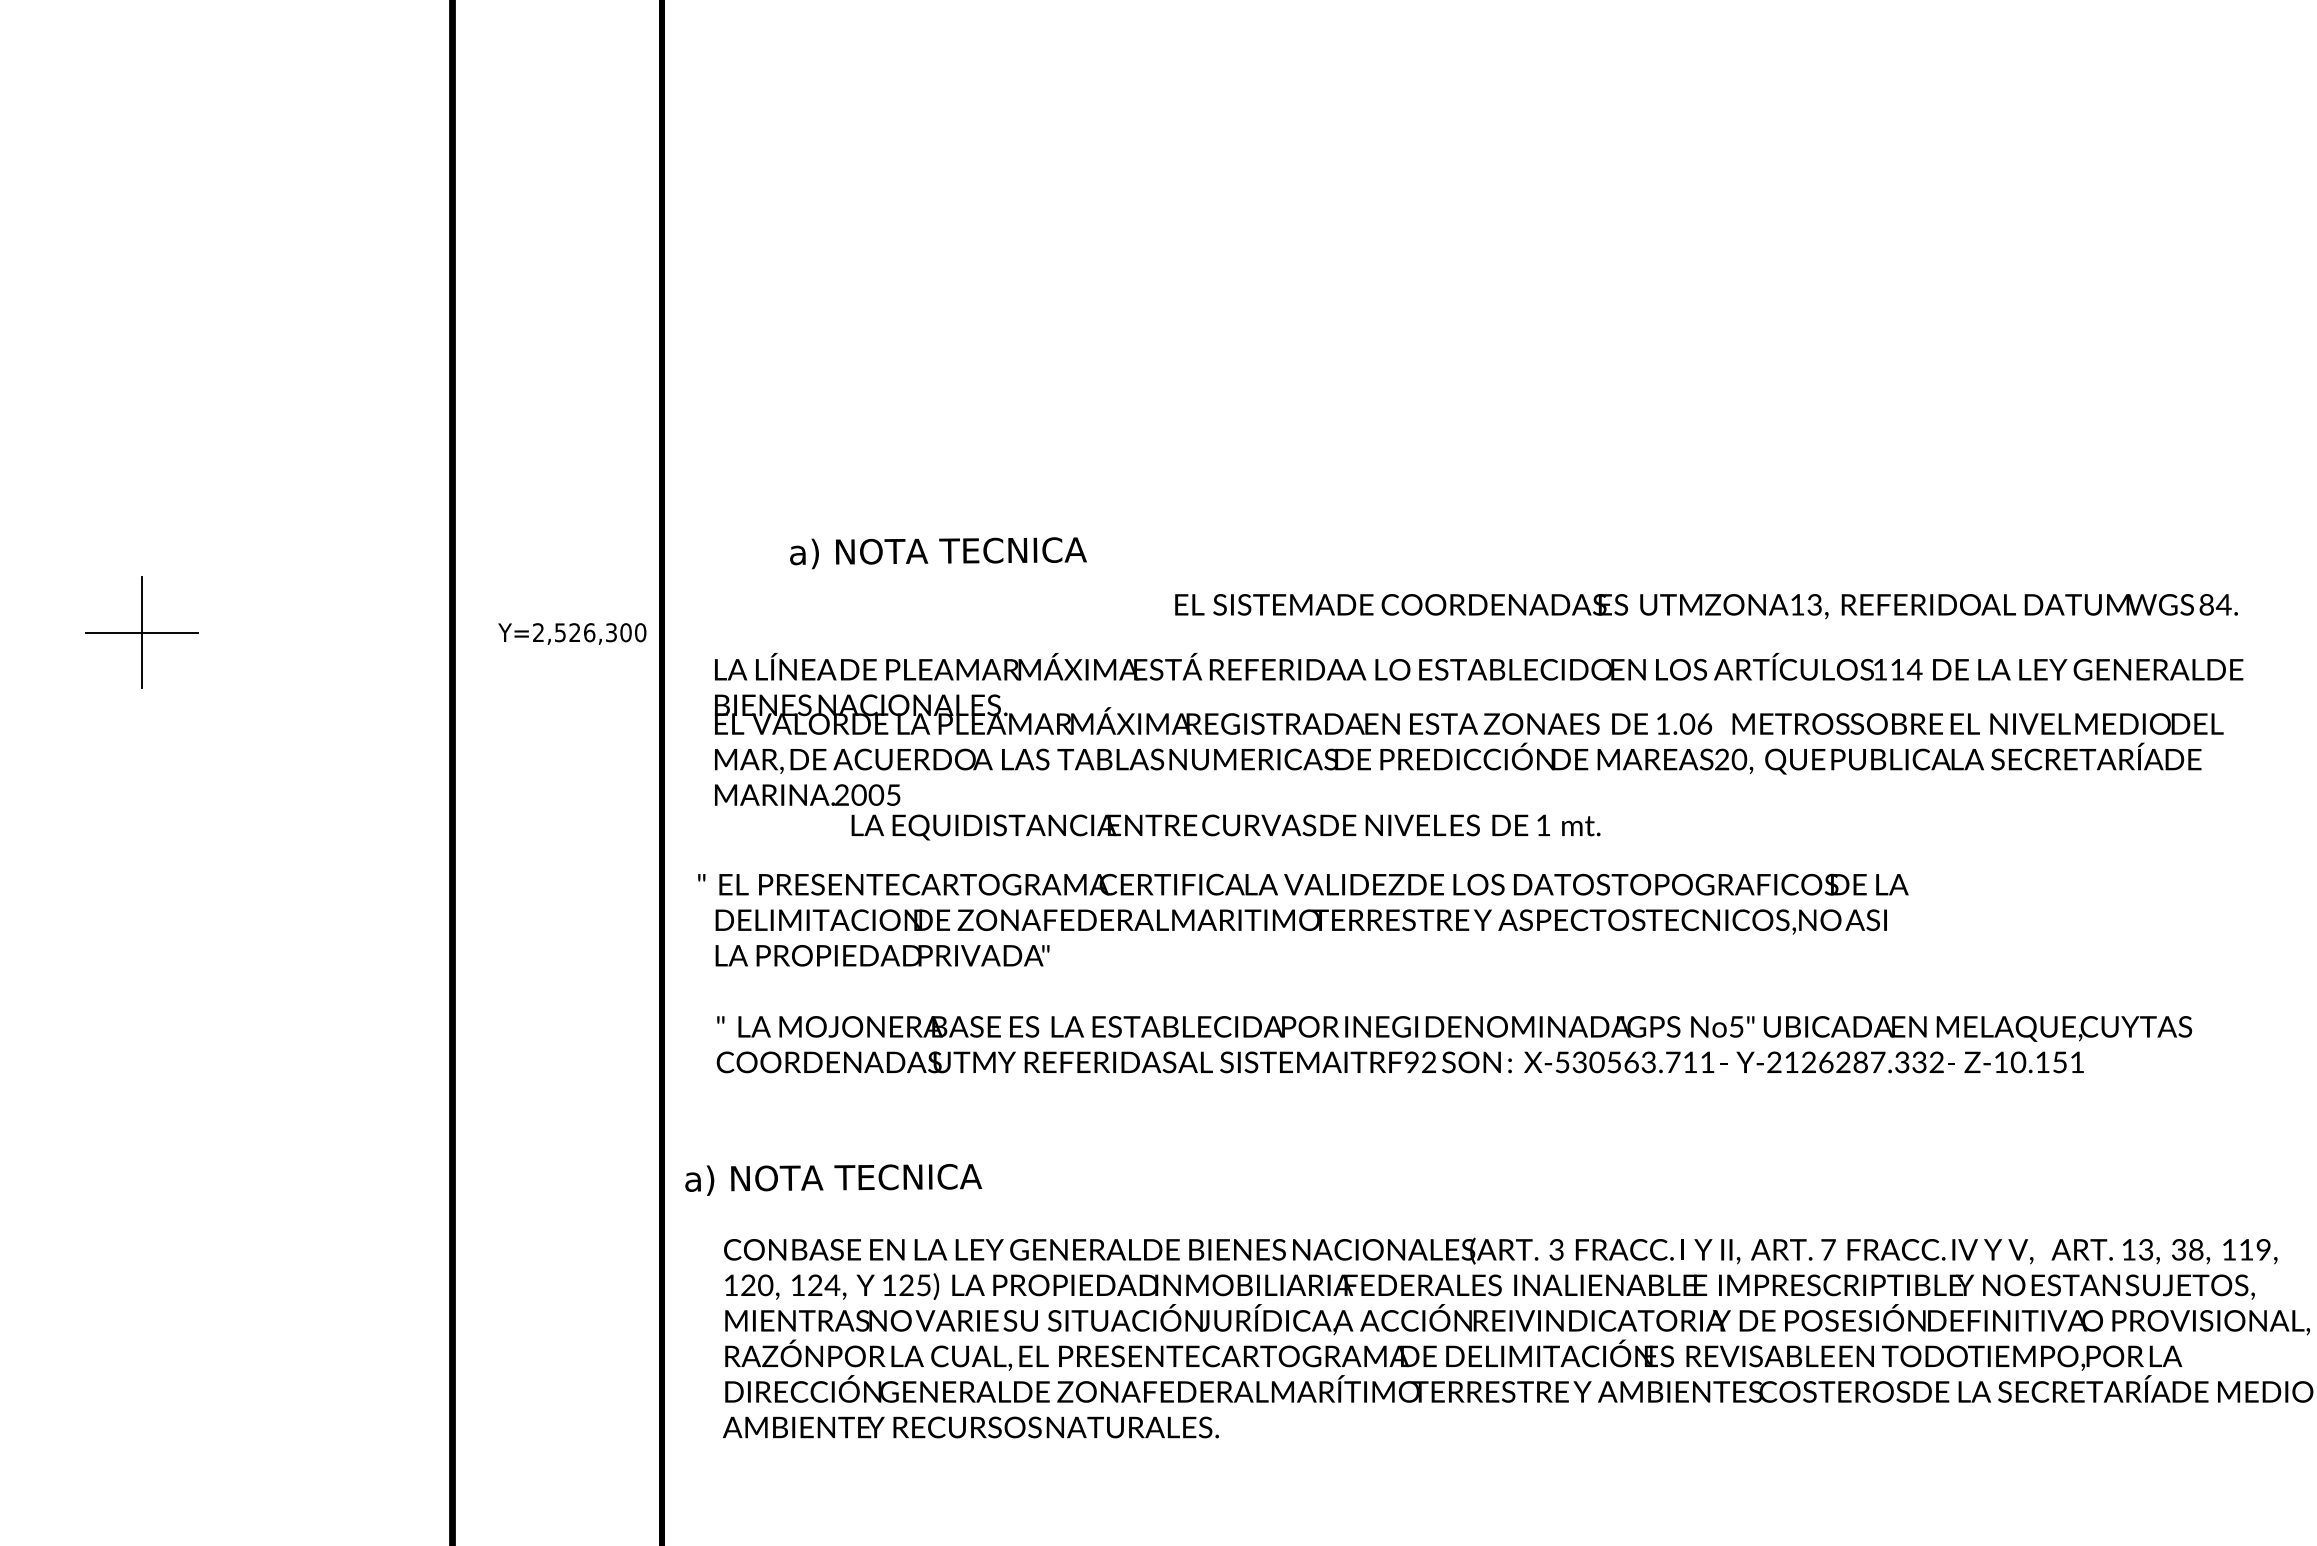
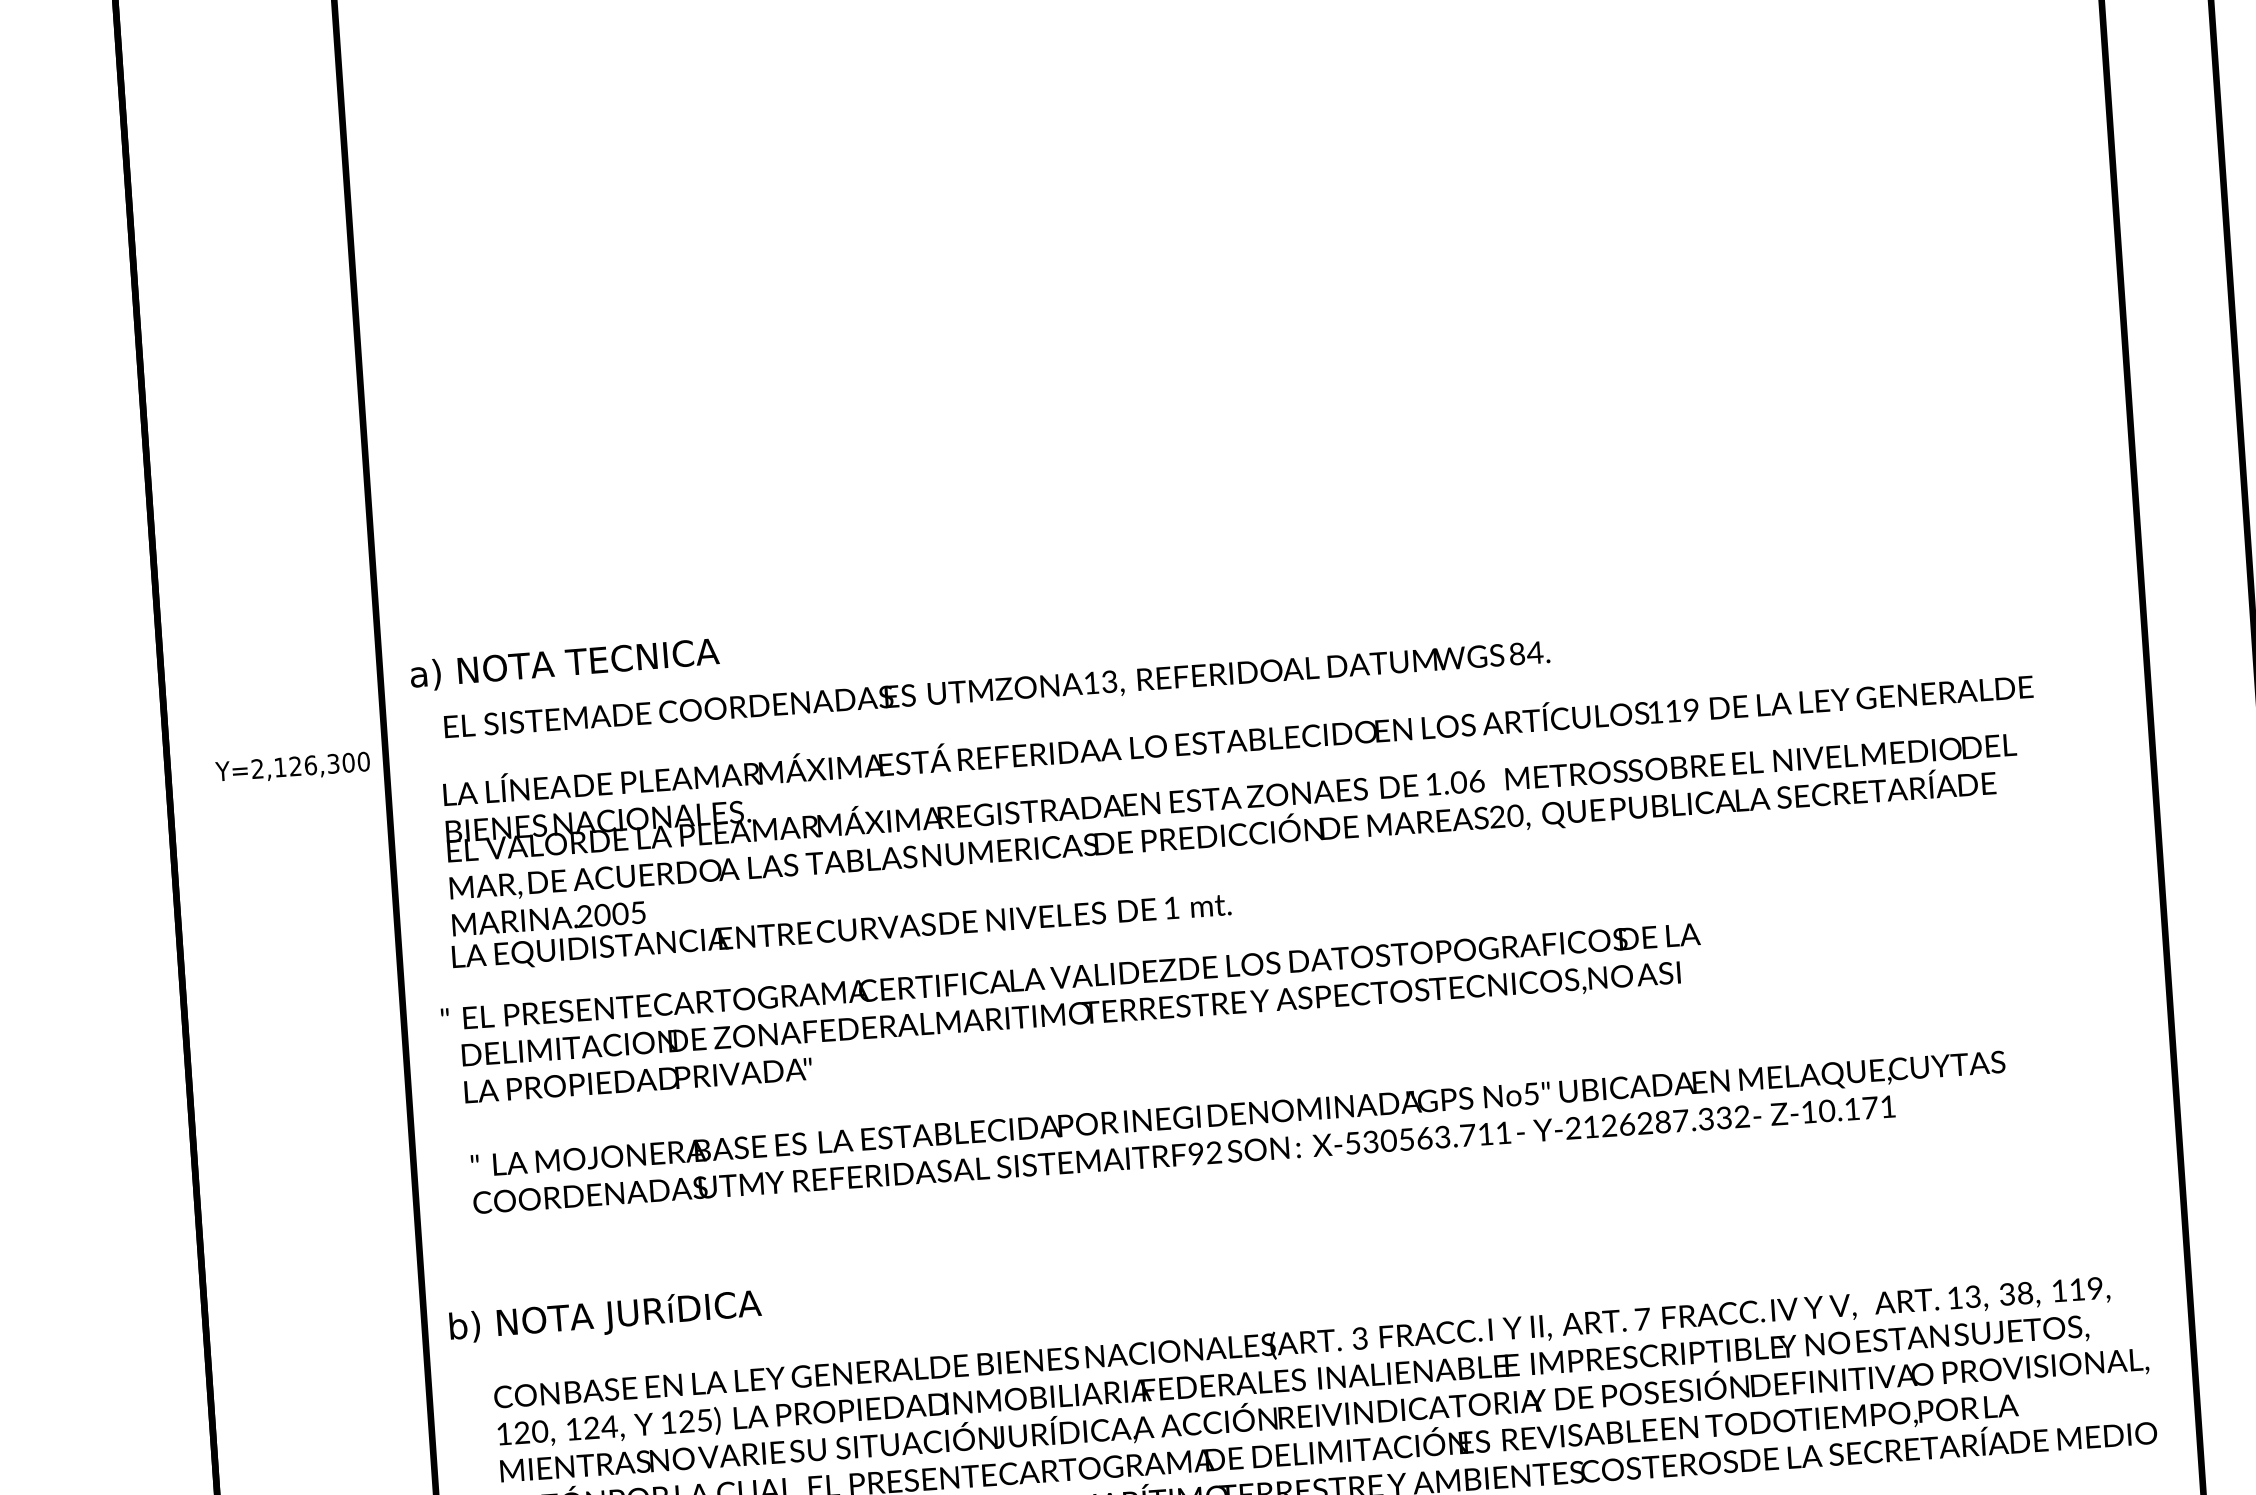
text: (938, 553) -> (564, 665), moved
text: (1706, 606) -> (997, 691), moved
text: (560, 632) -> (280, 767), Y=2,526,300 -> Y=2,126,300
text: (1914, 669) -> (1691, 709), 114 -> 119
text: (1225, 827) -> (841, 932), moved
text: (2060, 1062) -> (1870, 1108), Z-10.151 -> Z-10.171
text: (835, 1179) -> (605, 1316), a) NOTA TECNICA -> b) NOTA JURíDICA

